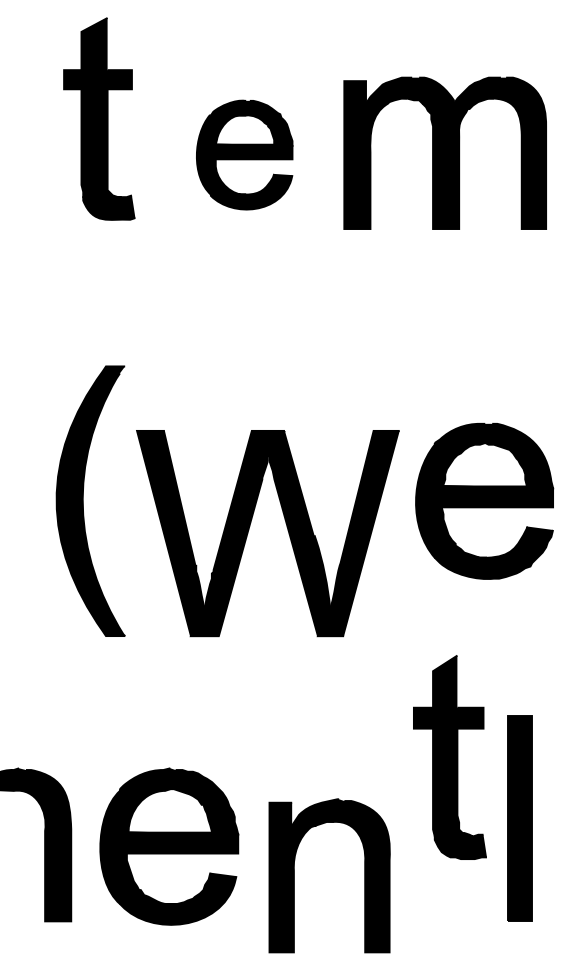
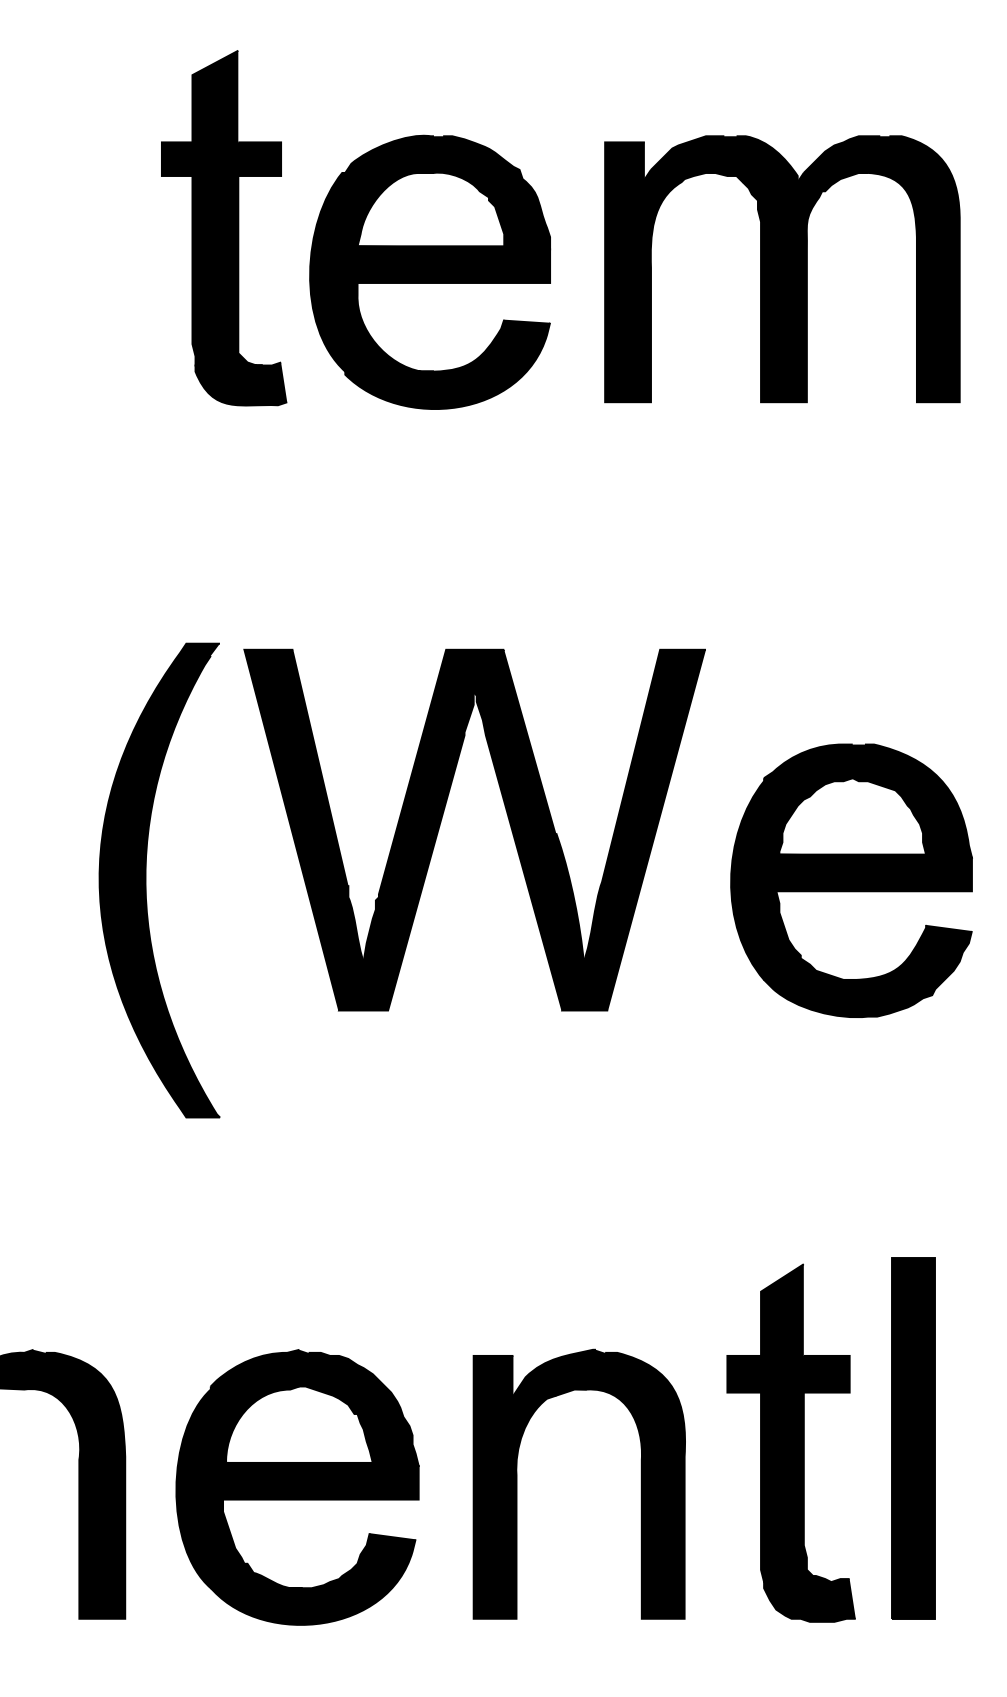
part: (99, 118) -> (224, 227), moved
part: (244, 154) -> (429, 271), size x1.43
part: (249, 530) -> (441, 824), moved
part: (449, 757) -> (789, 1443), moved
part: (294, 875) -> (517, 1483), moved

